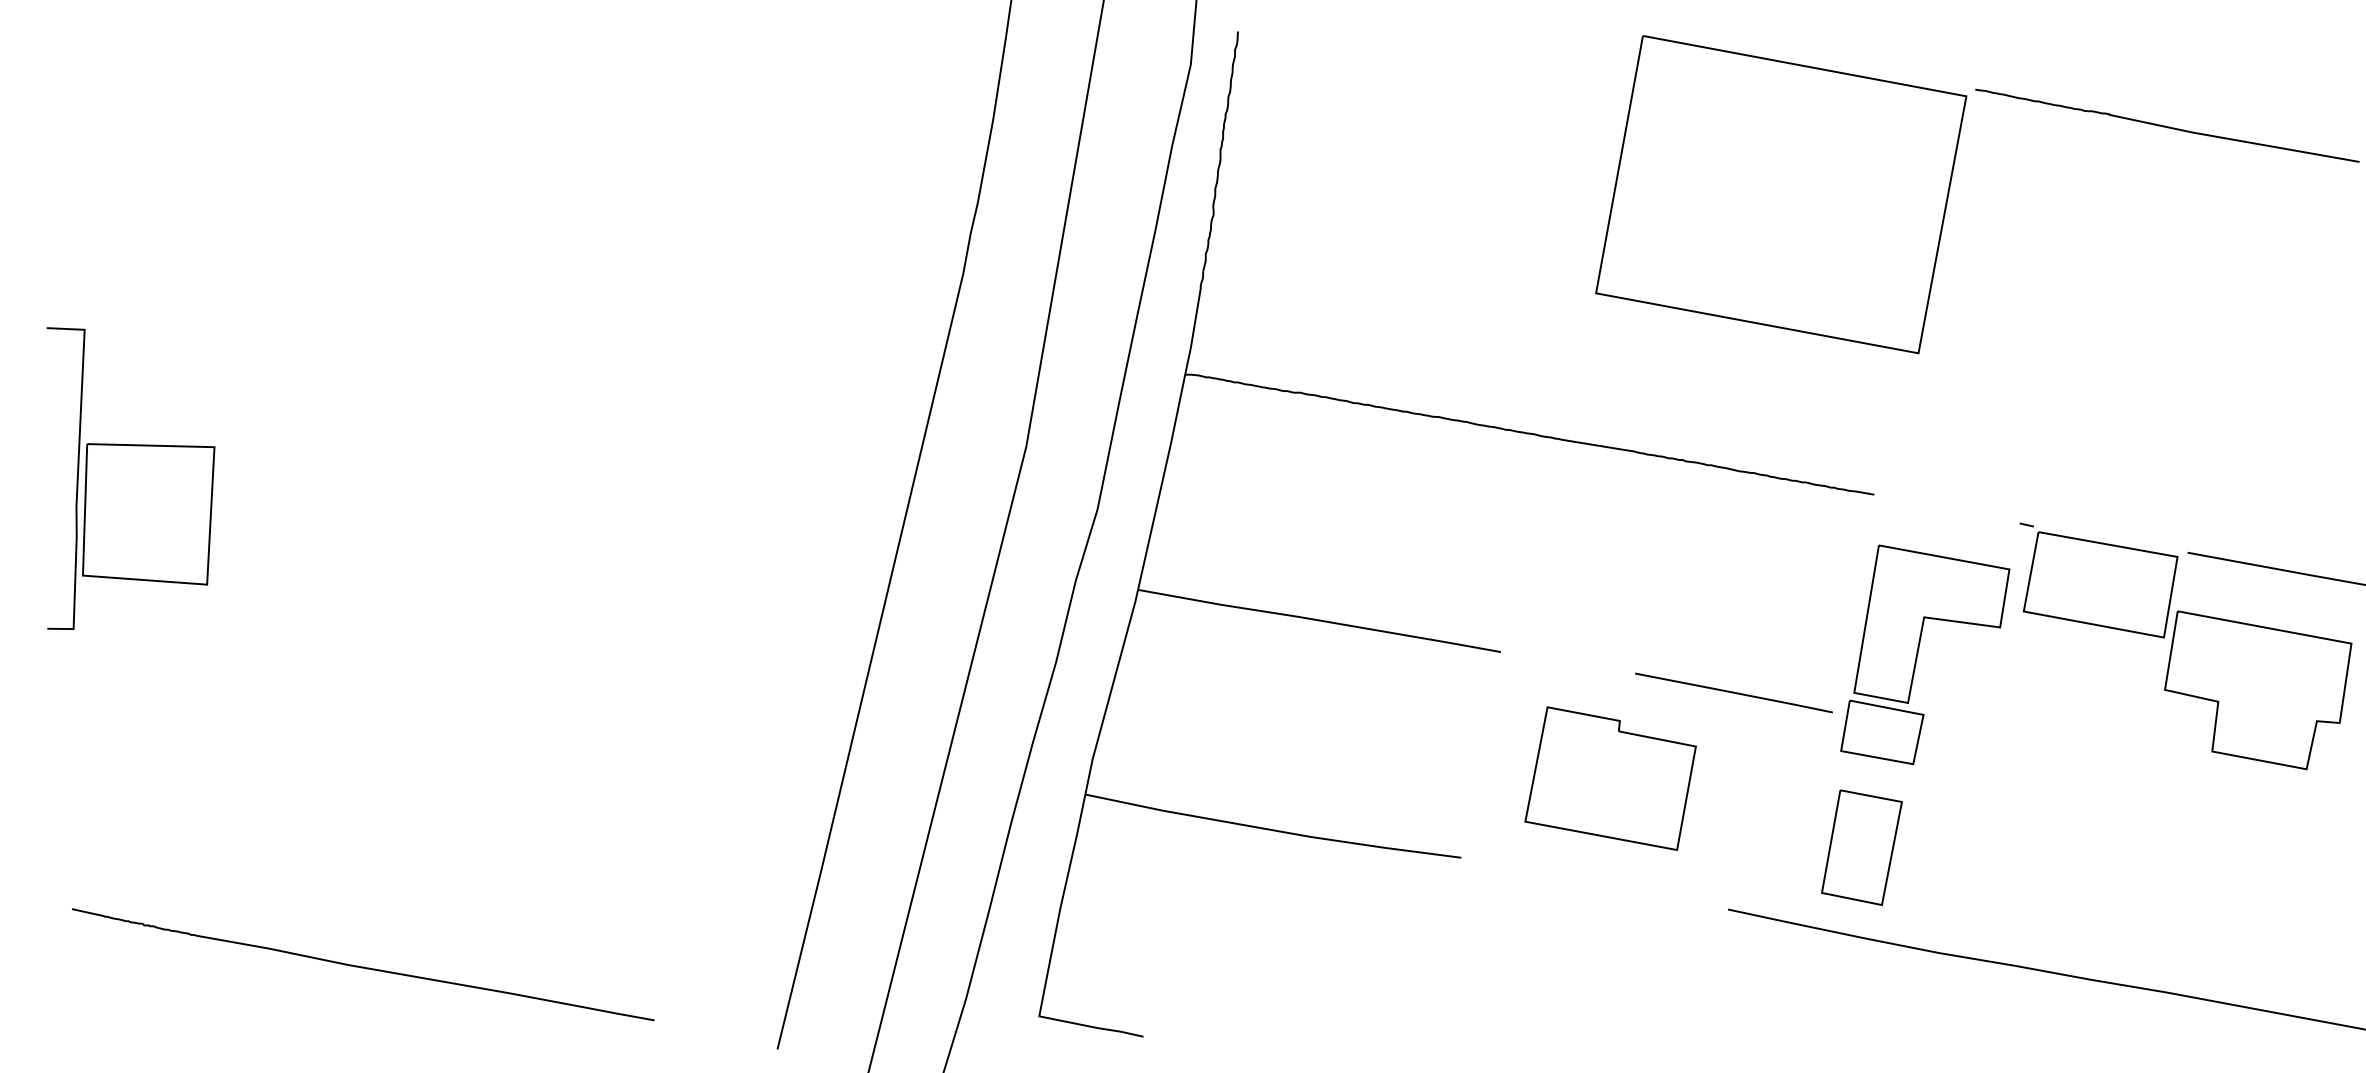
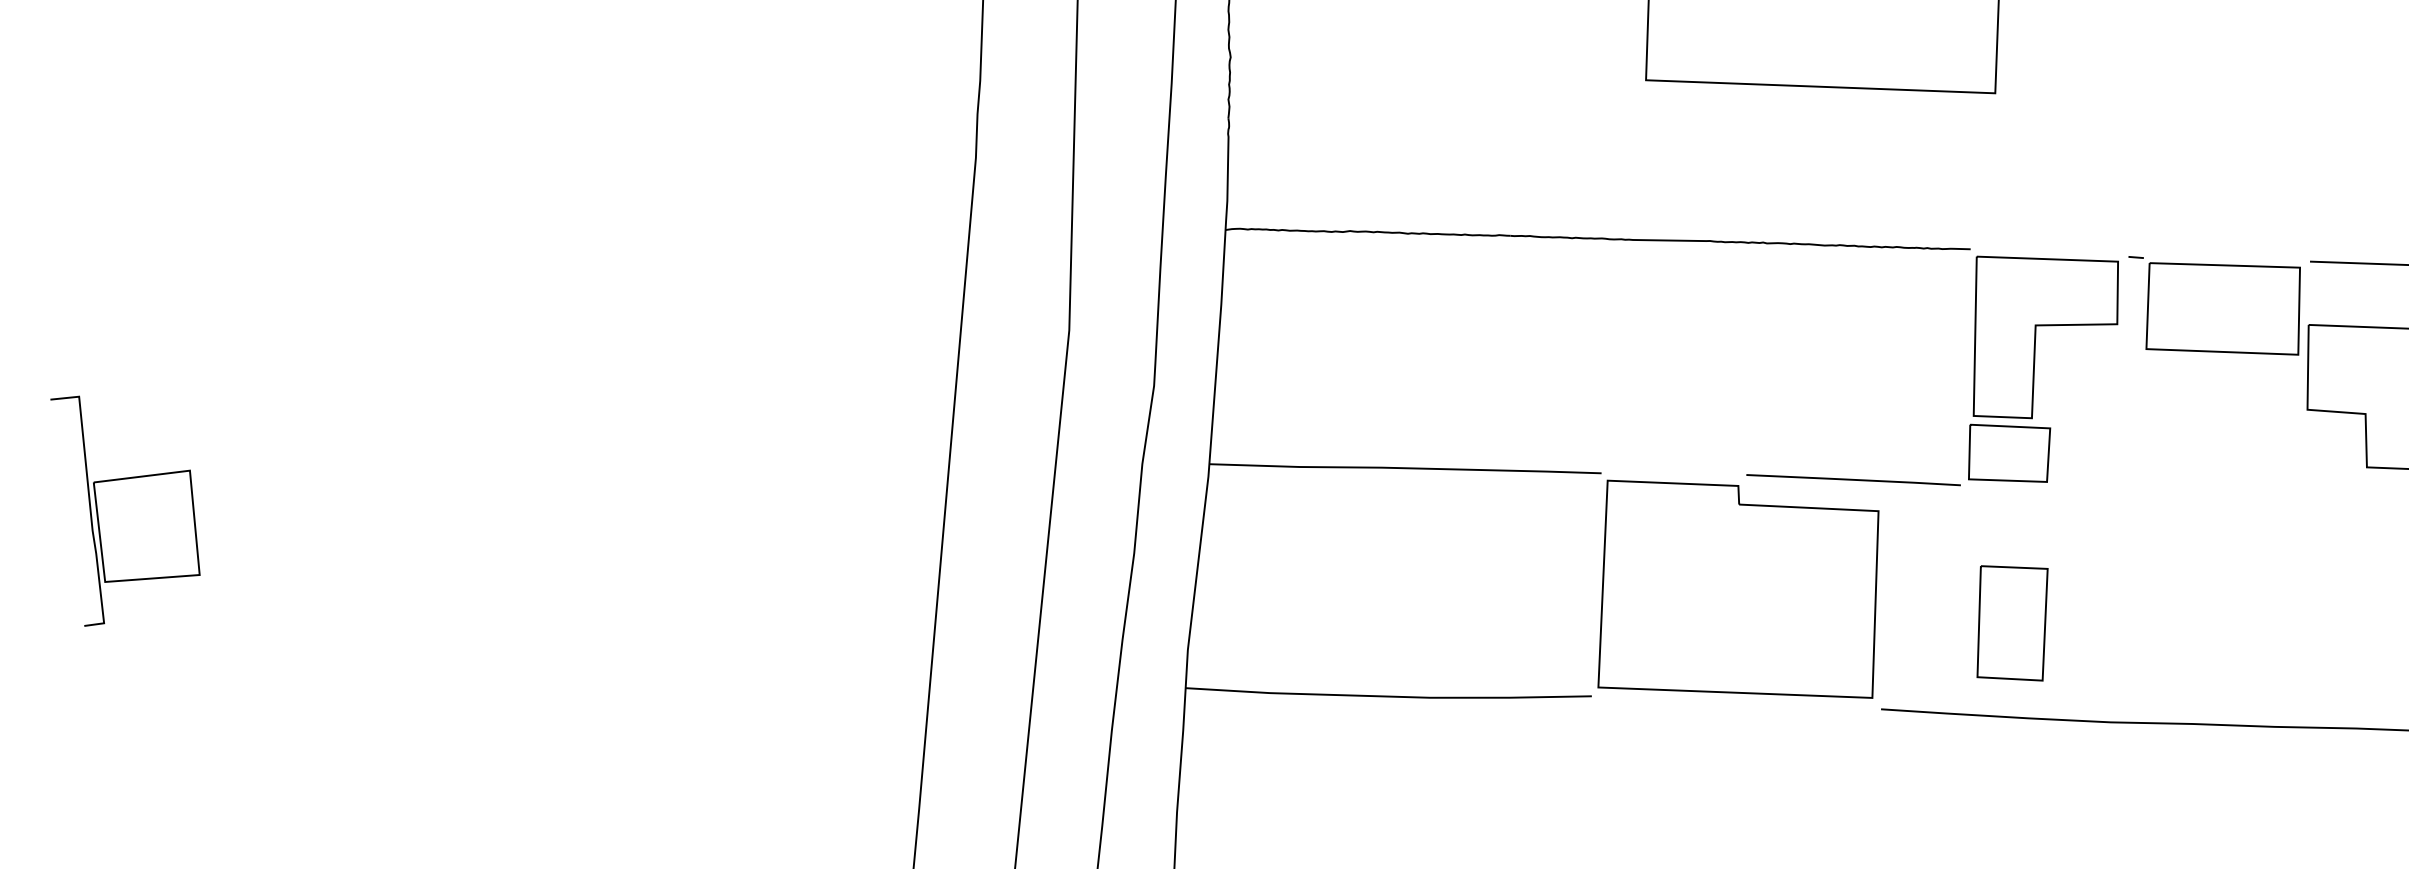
part: (131, 478) -> (130, 503), size x0.71
part: (1918, 654) -> (2035, 365), moved
part: (1610, 778) -> (1736, 589), size x1.67

